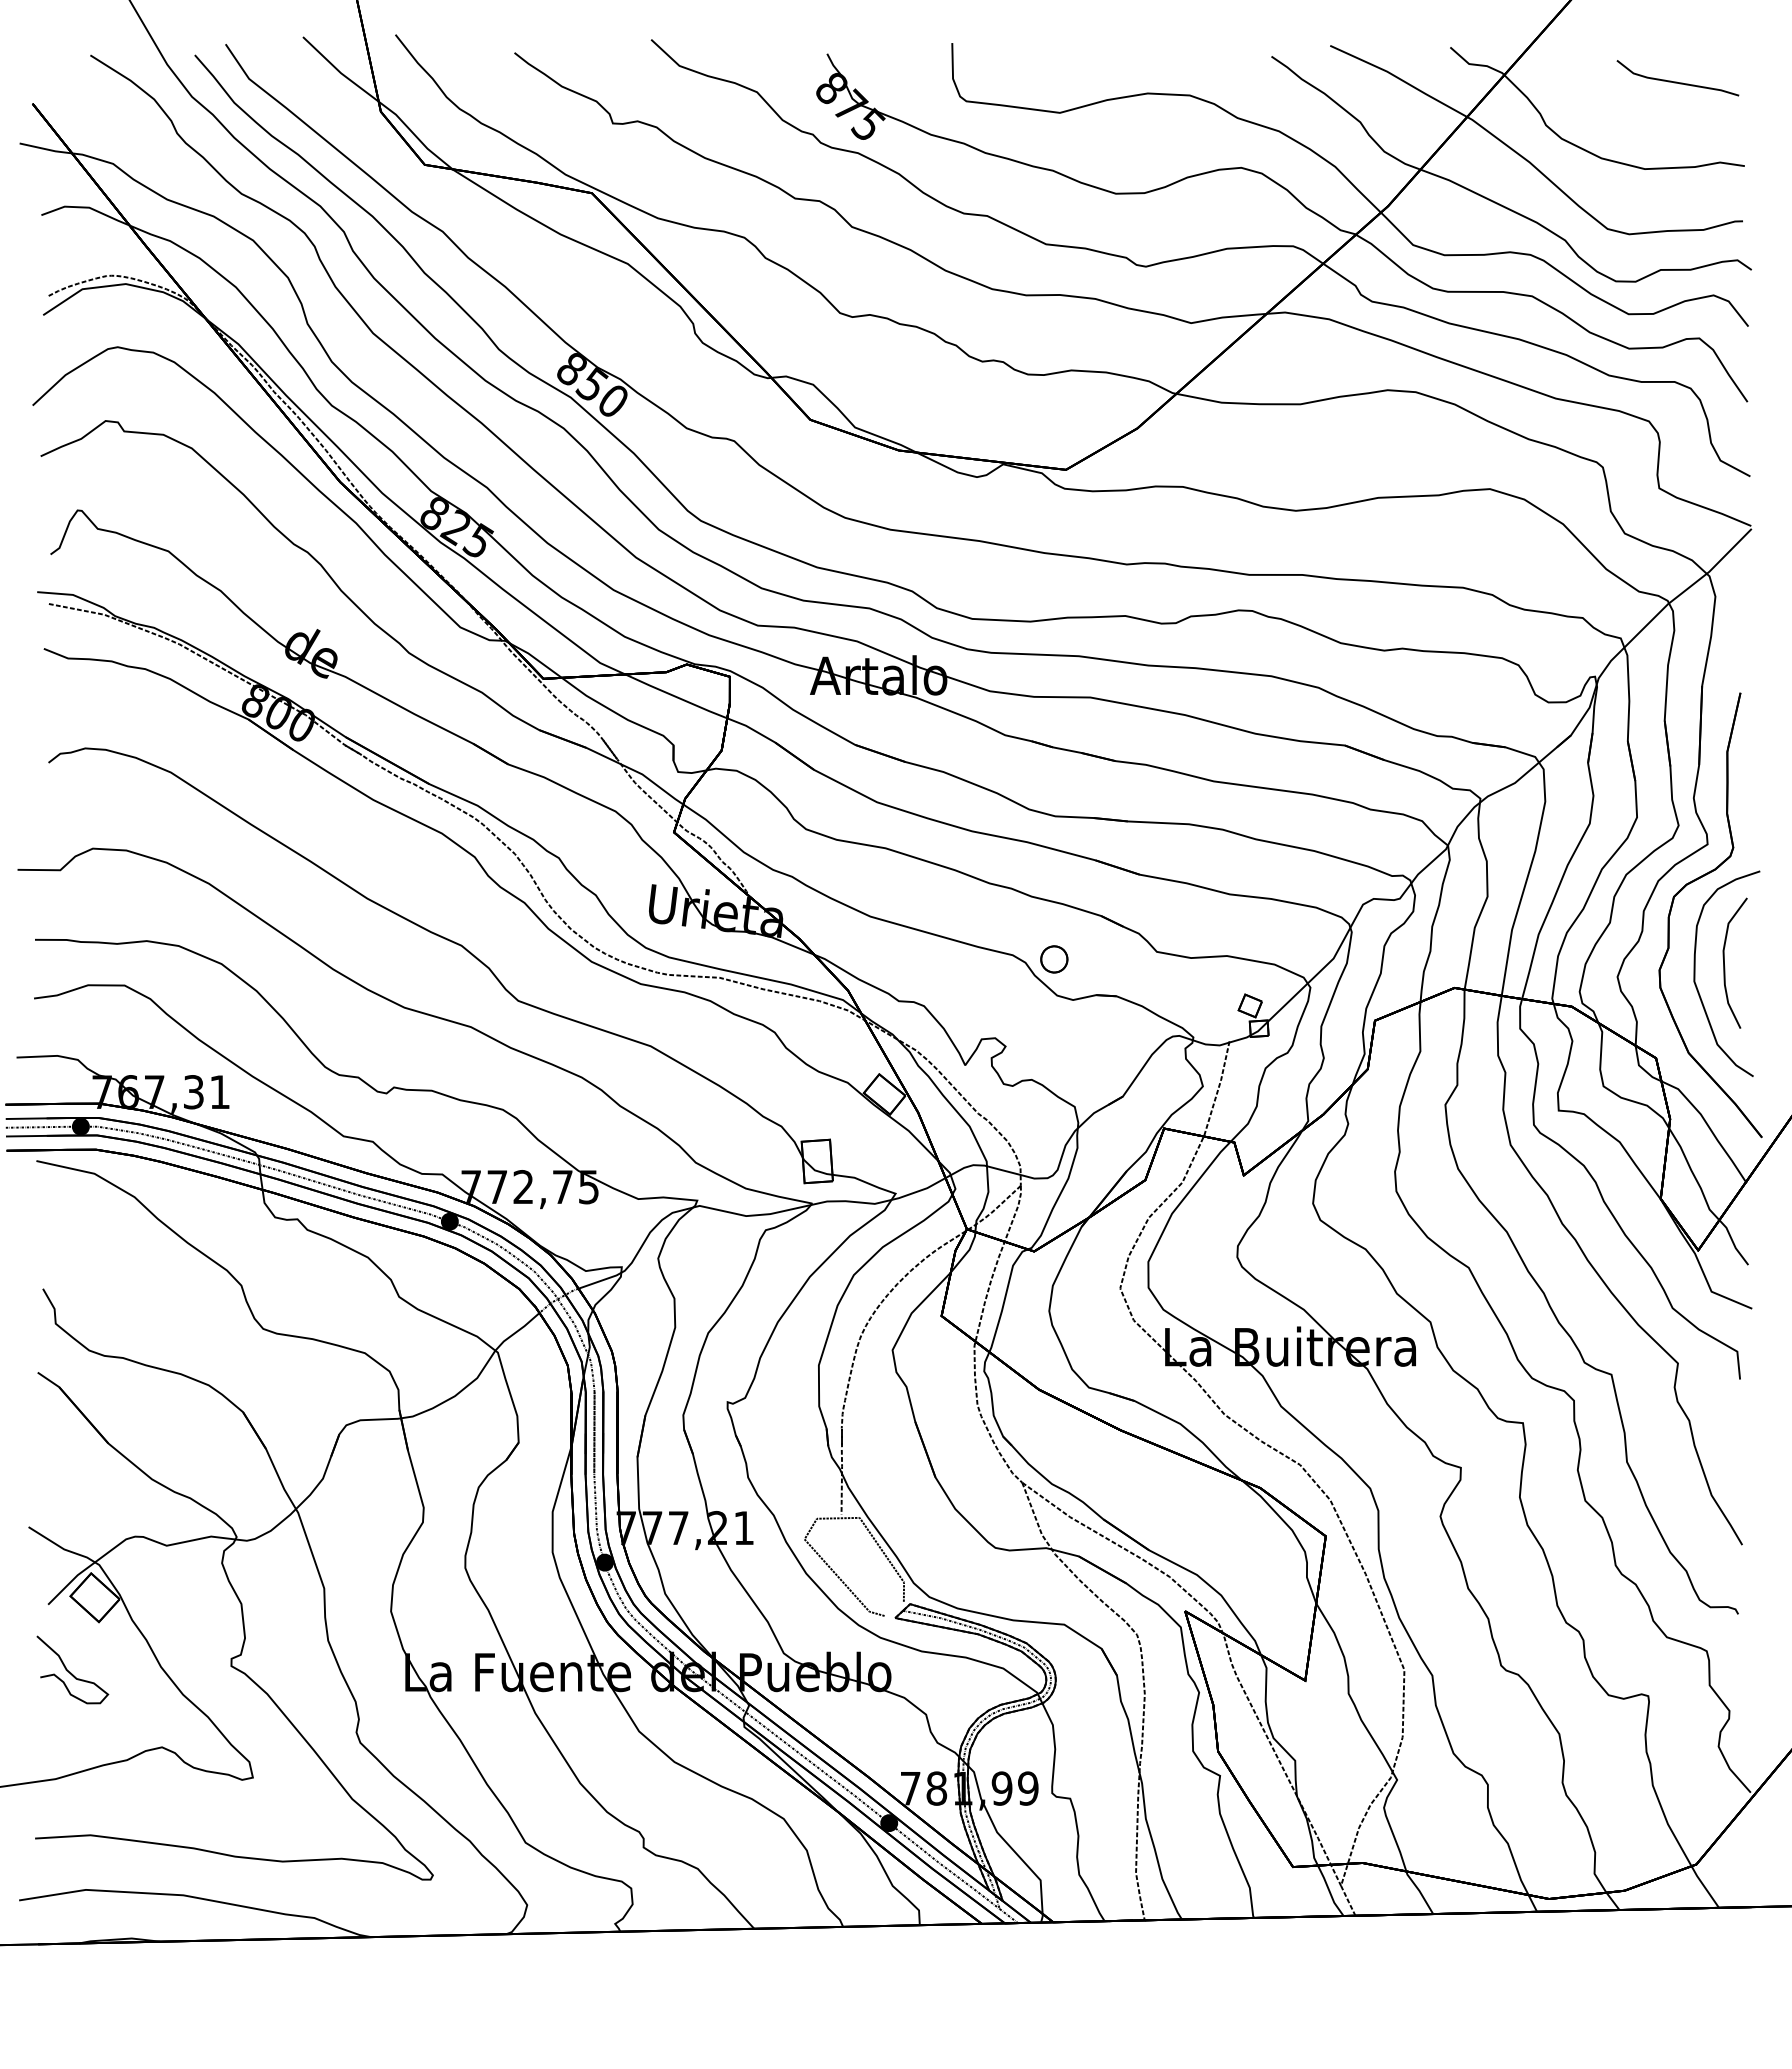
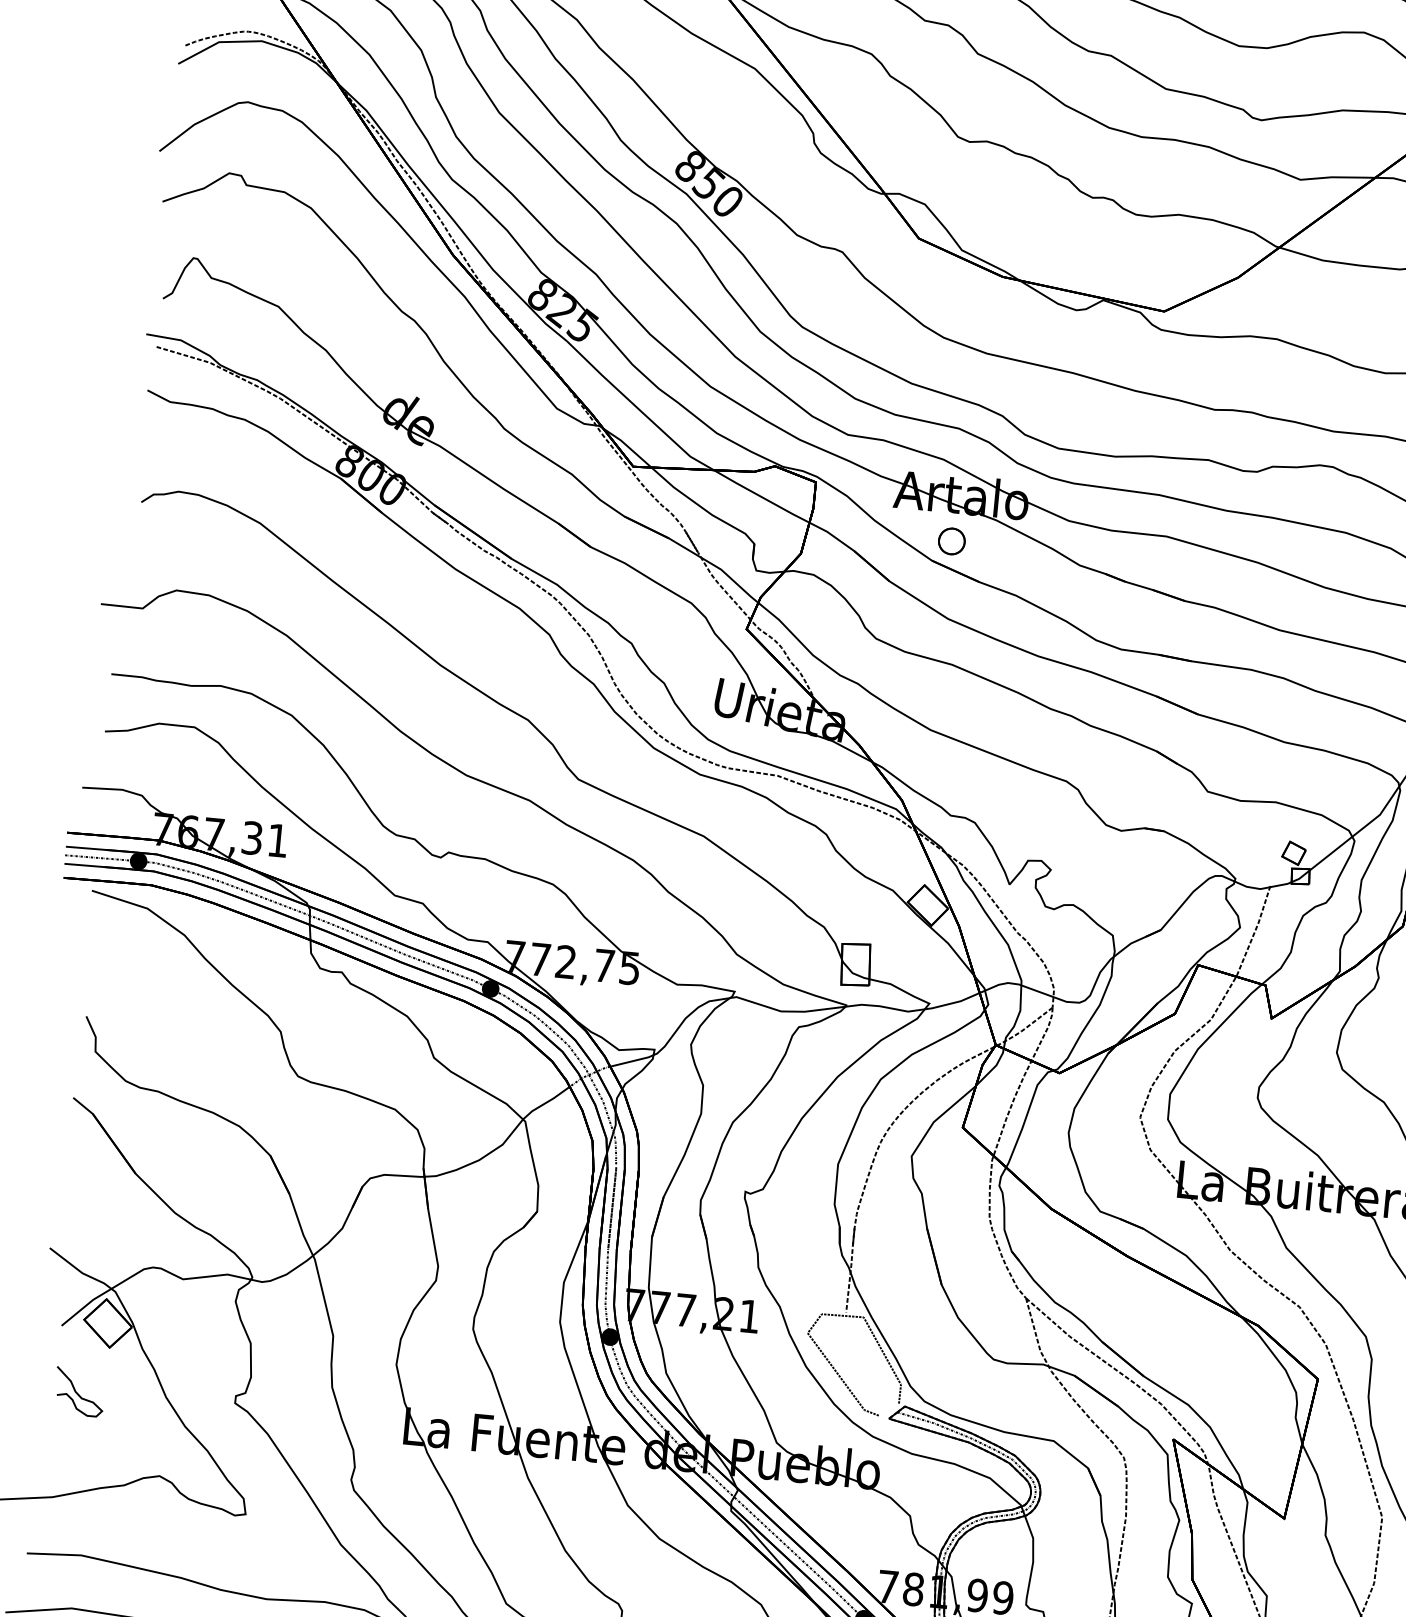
part: (1054, 959) -> (952, 541), moved
part: (72, 1669) -> (79, 1391), size x0.7

